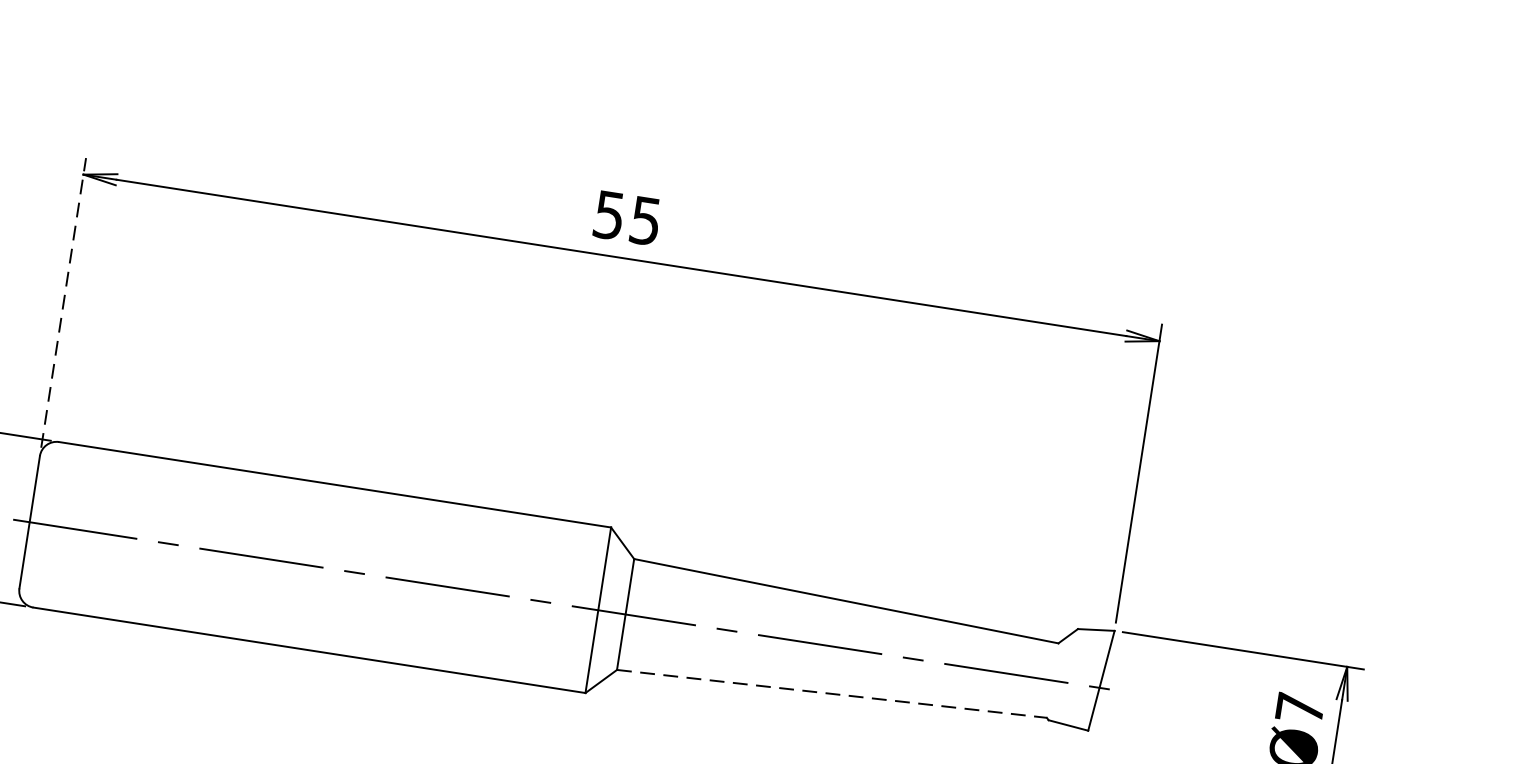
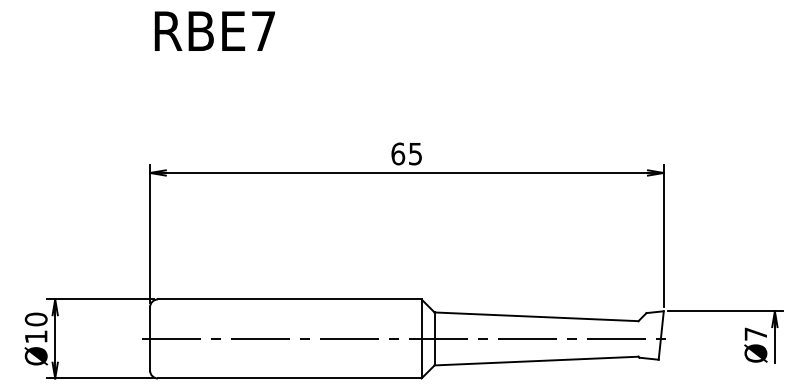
text: (610, 214) -> (398, 153), 55 -> 65
line: (64, 301) -> (150, 233), dashed -> solid
line: (833, 695) -> (537, 361), dashed -> solid

